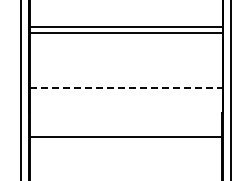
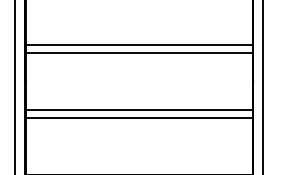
line: (126, 81) -> (139, 44), added
line: (126, 88) -> (139, 53), dashed -> solid
line: (125, 143) -> (138, 118), added

